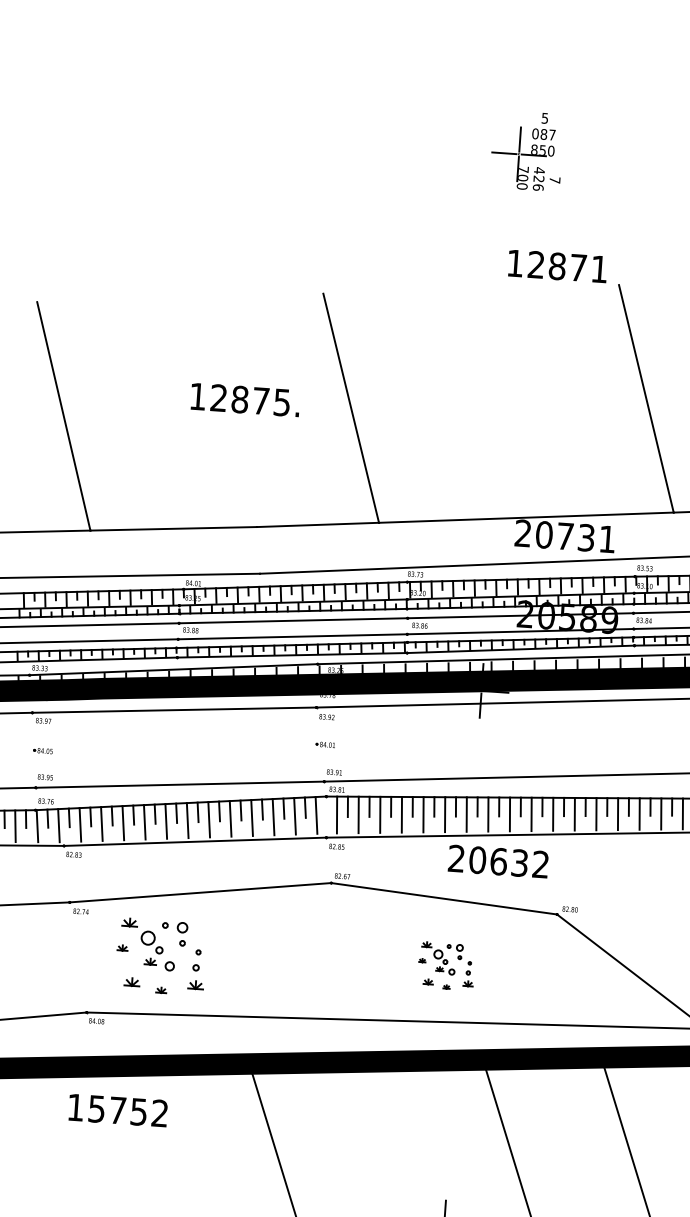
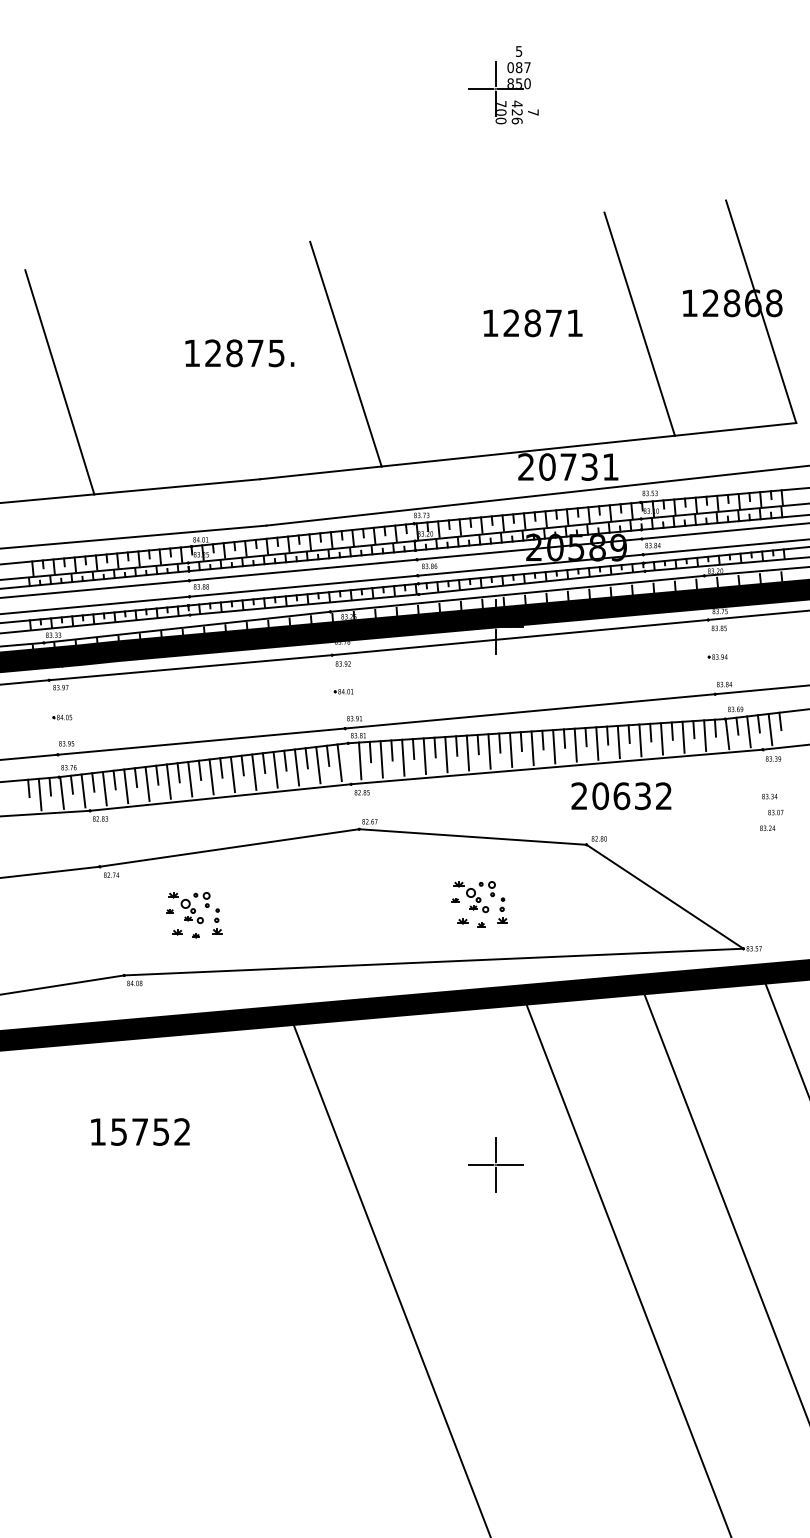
text: (557, 266) -> (532, 323), moved
text: (498, 861) -> (621, 796), moved
part: (160, 957) -> (194, 915), size x0.62
text: (118, 1110) -> (140, 1131), moved

